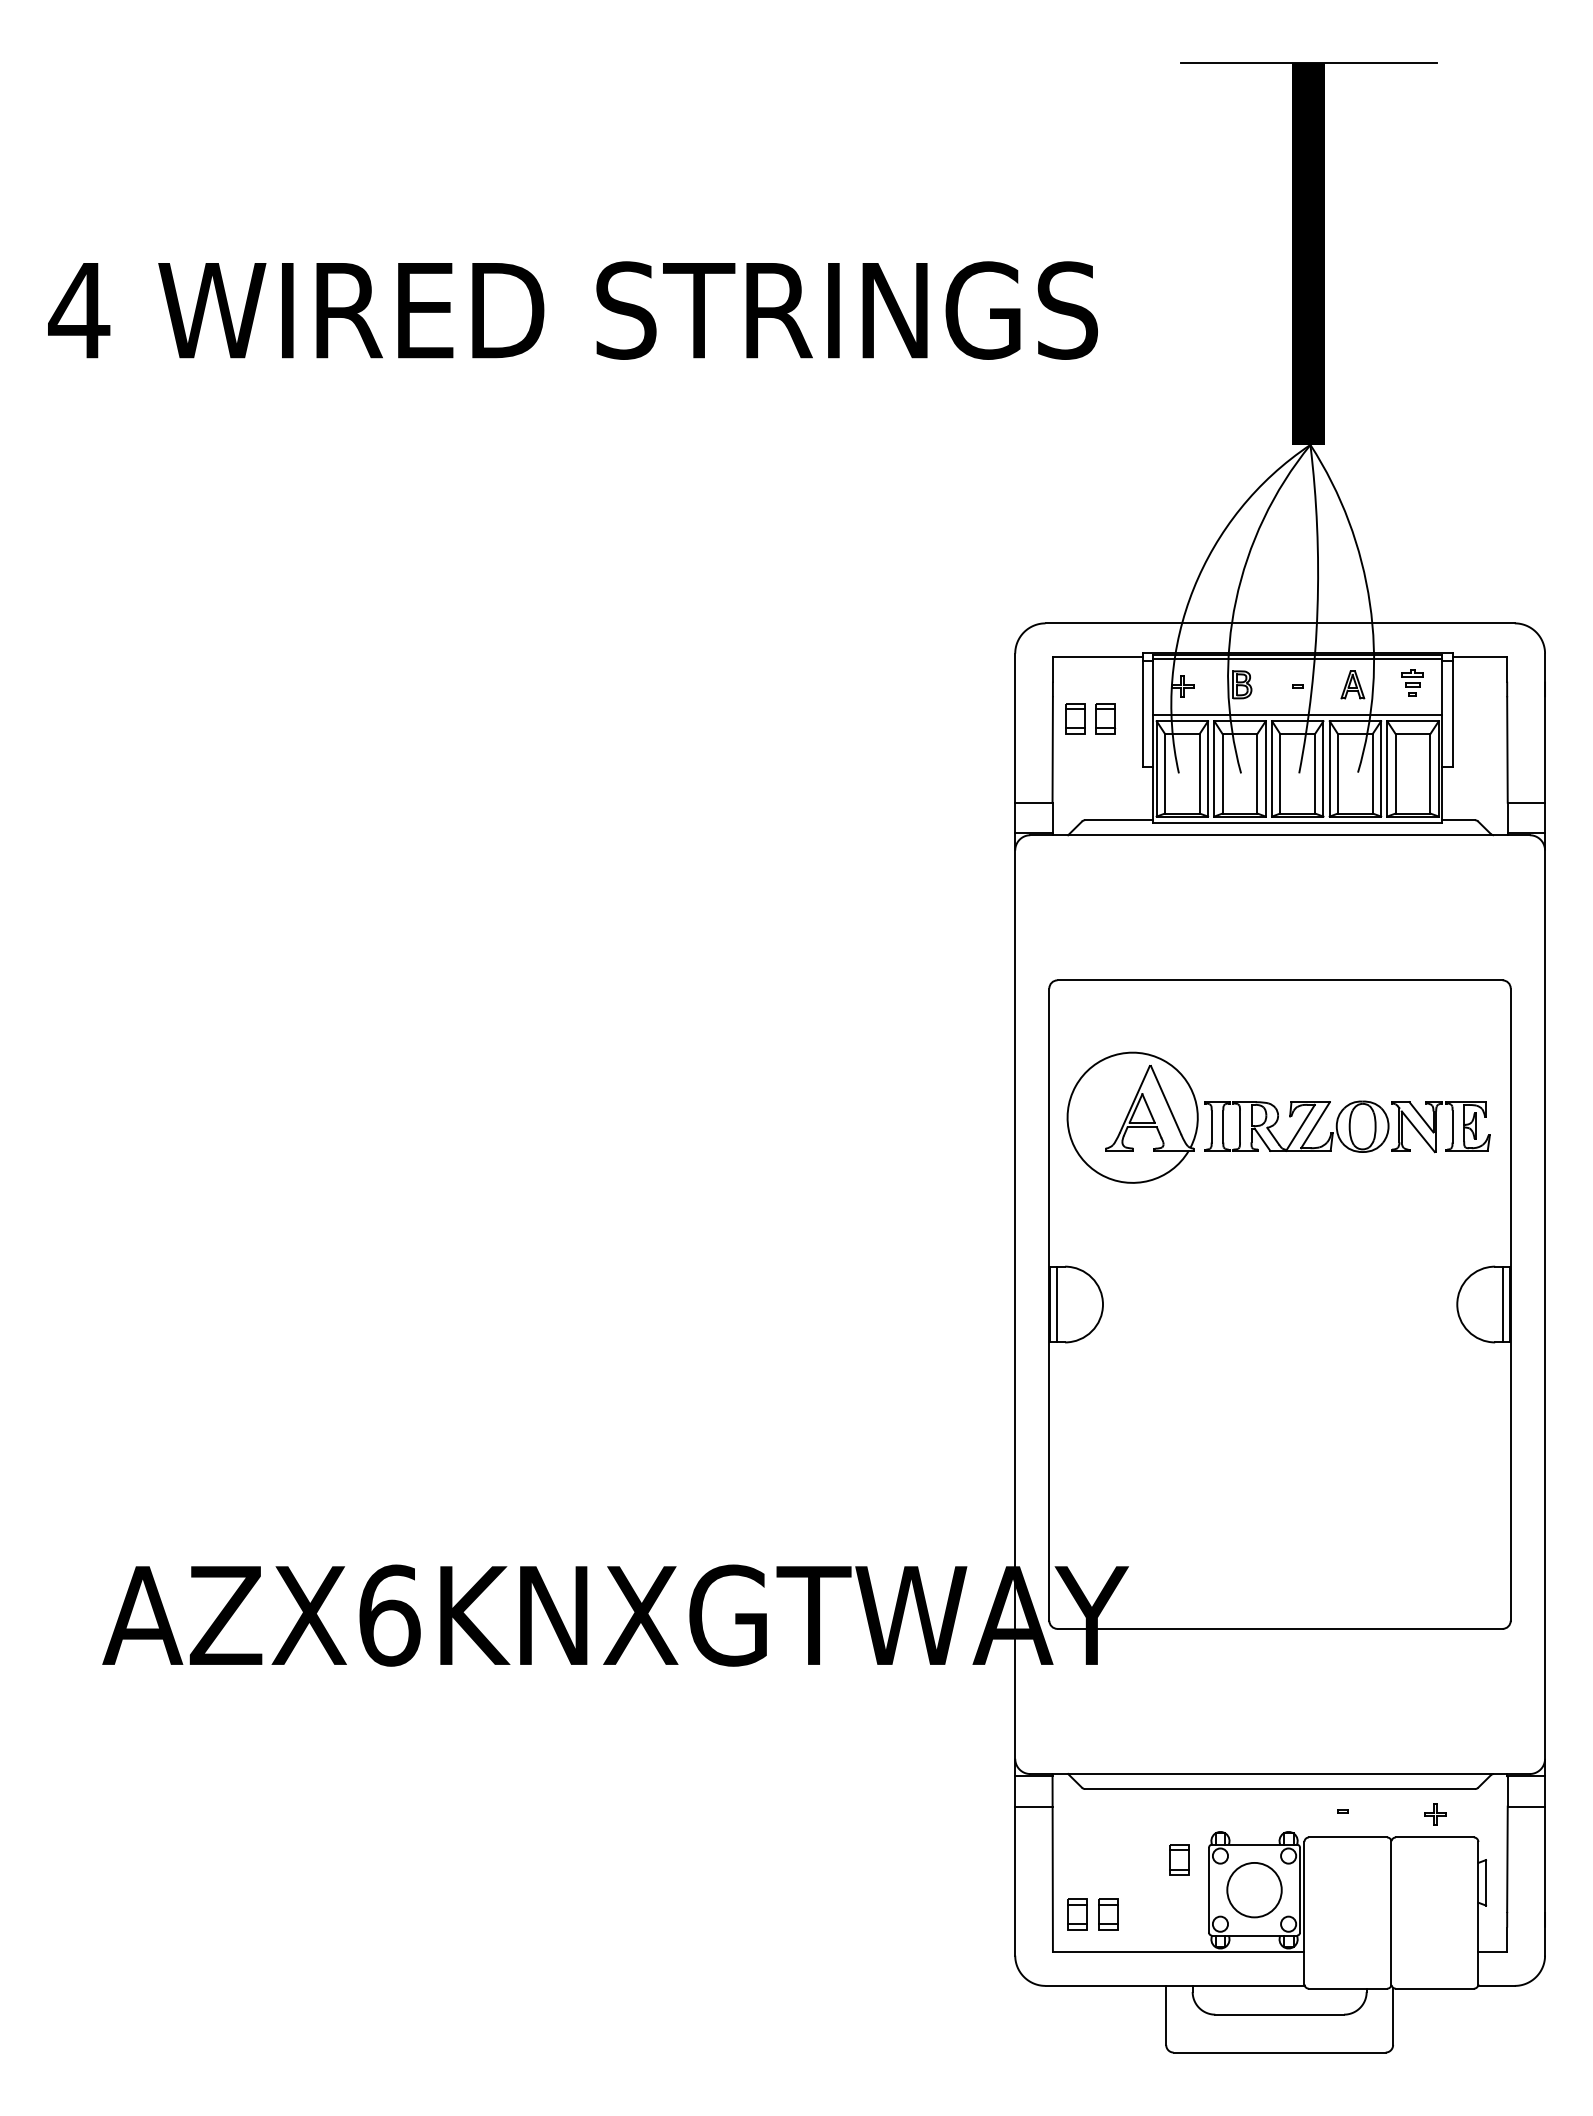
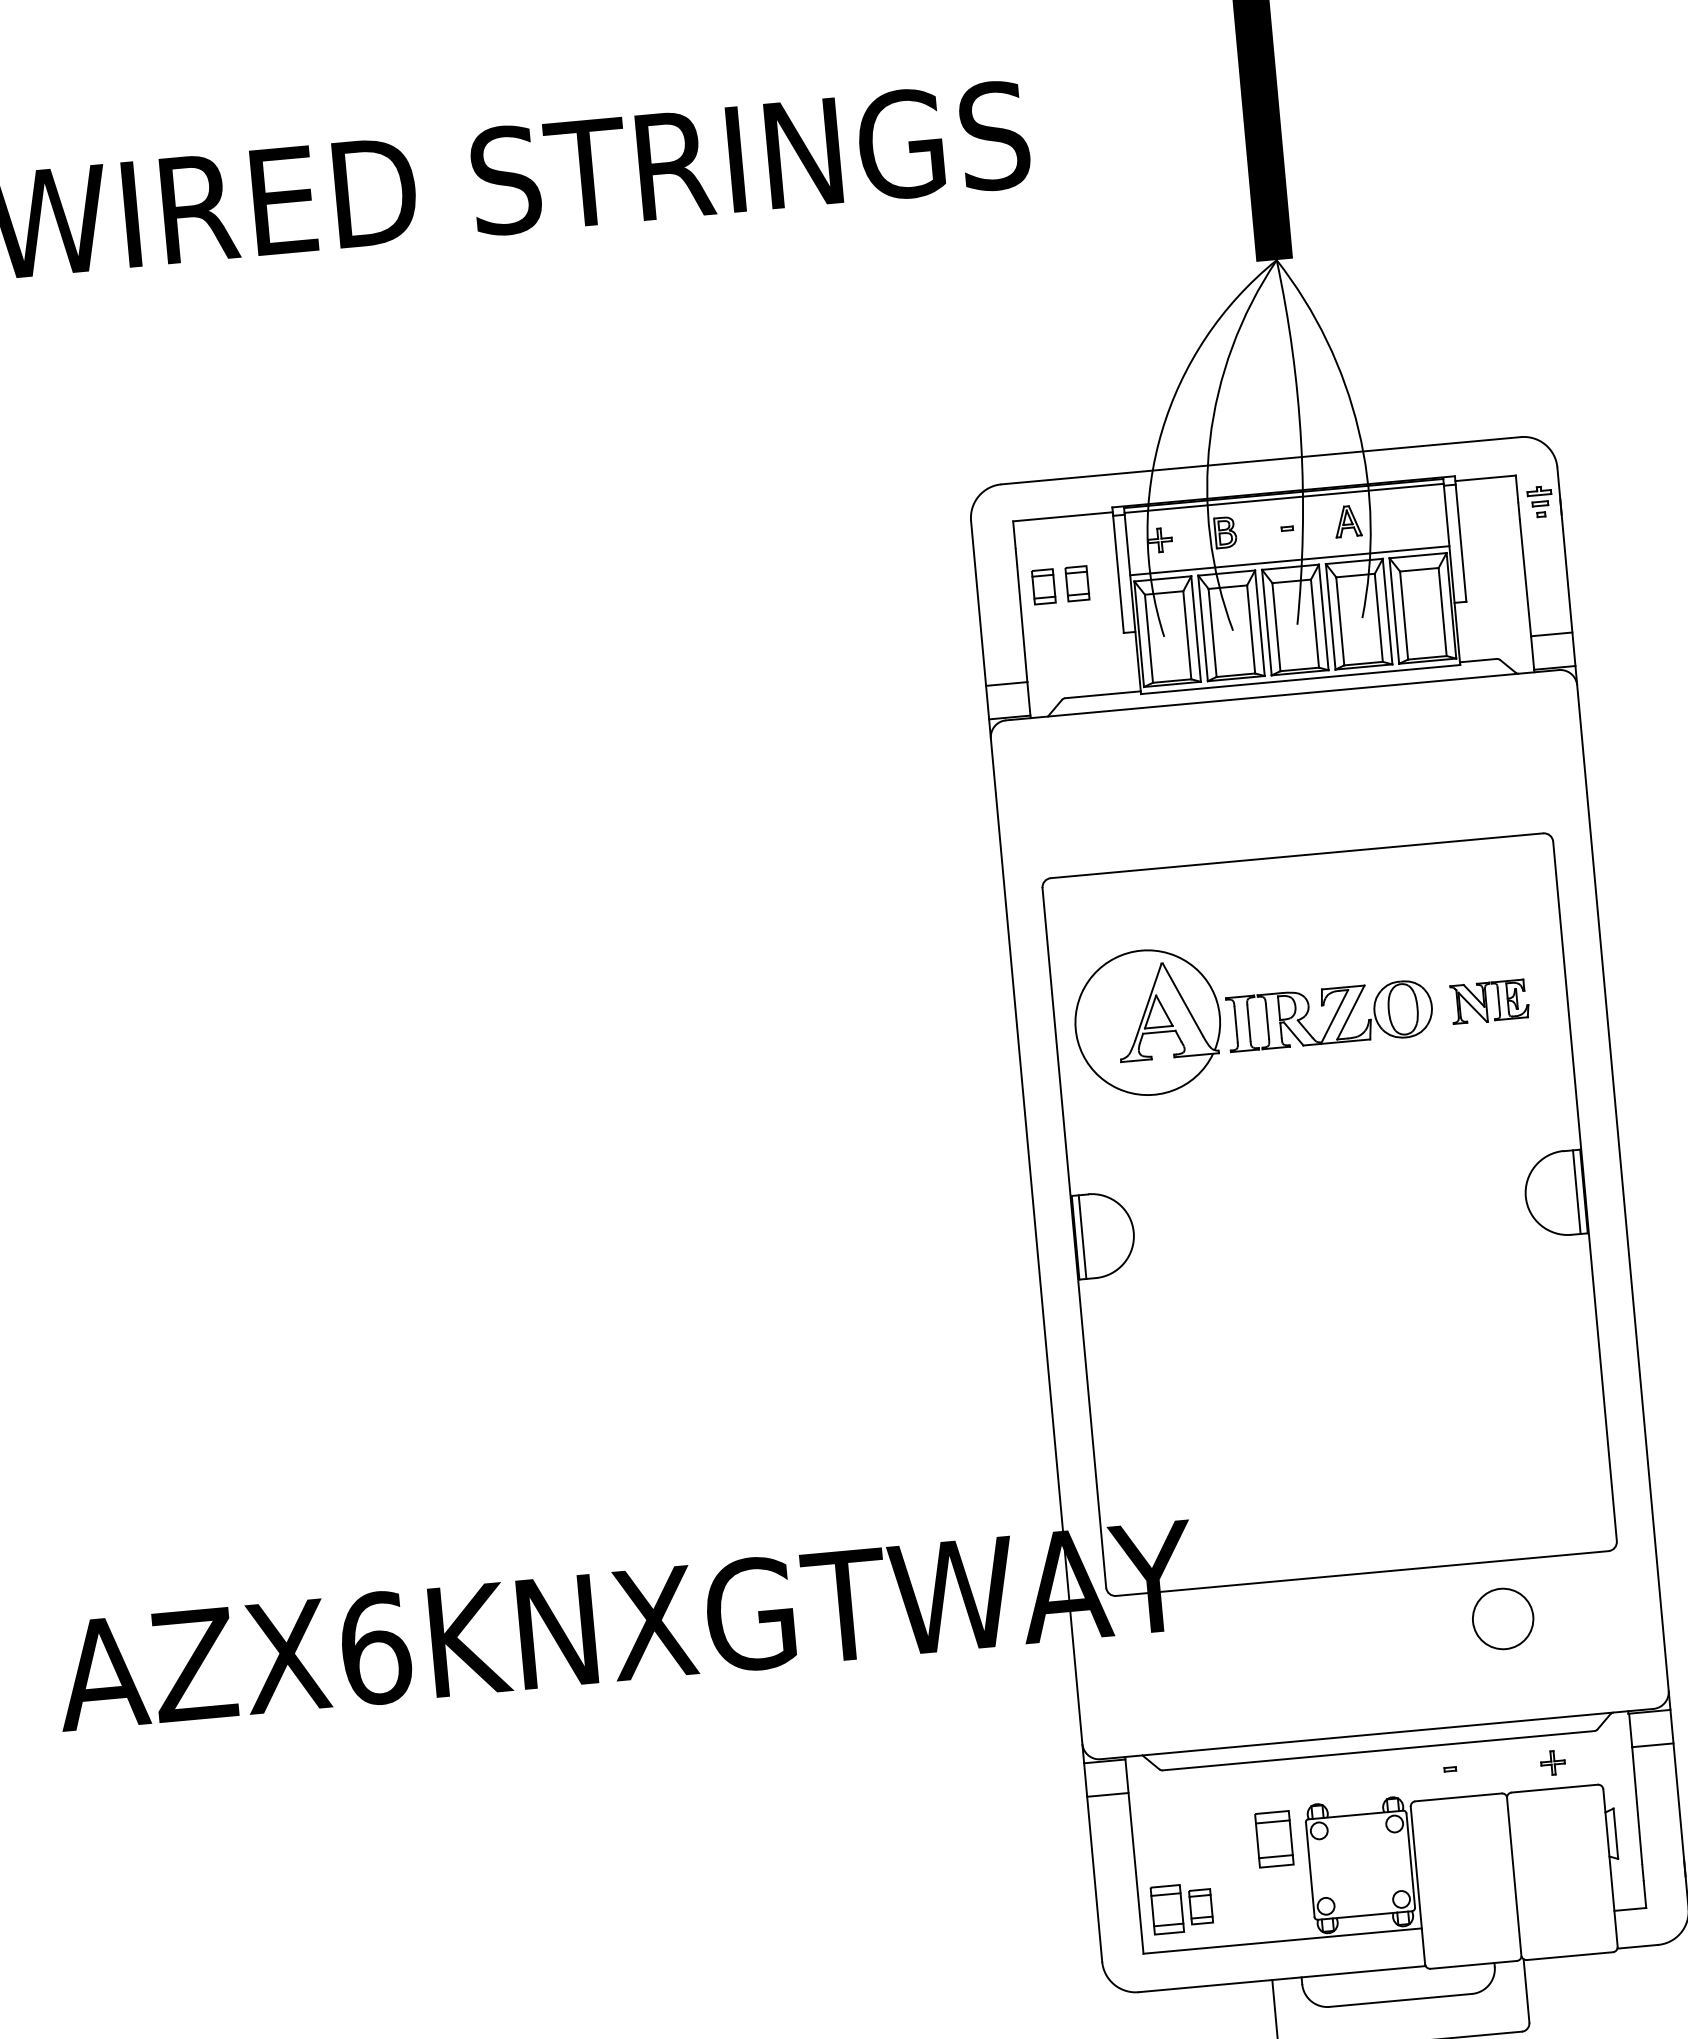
part: (1412, 682) -> (1539, 501), moved
part: (1440, 1127) -> (1489, 1002), size x0.7
part: (1179, 1859) -> (1274, 1838), size x1.6
circle: (1254, 1890) -> (1503, 1619), moved
part: (1077, 1914) -> (1166, 1909), size x1.4

